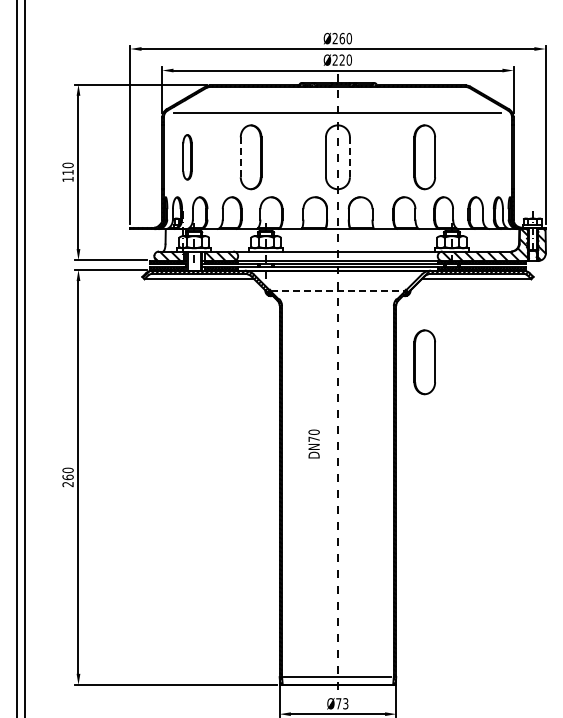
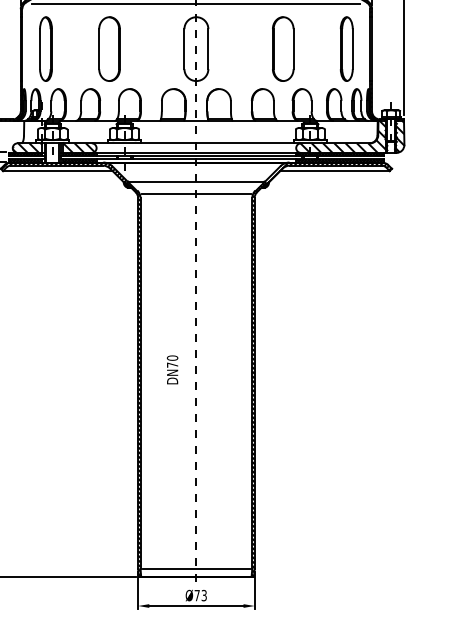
part: (187, 157) -> (45, 49), size x1.43
line: (240, 157) -> (98, 49), dashed -> solid
line: (349, 157) -> (207, 49), dashed -> solid
part: (488, 157) -> (346, 49), added
line: (338, 290) -> (196, 182), dashed -> solid
line: (337, 302) -> (195, 194), added
part: (424, 362) -> (282, 254), removed
text: (313, 443) -> (171, 369), moved

